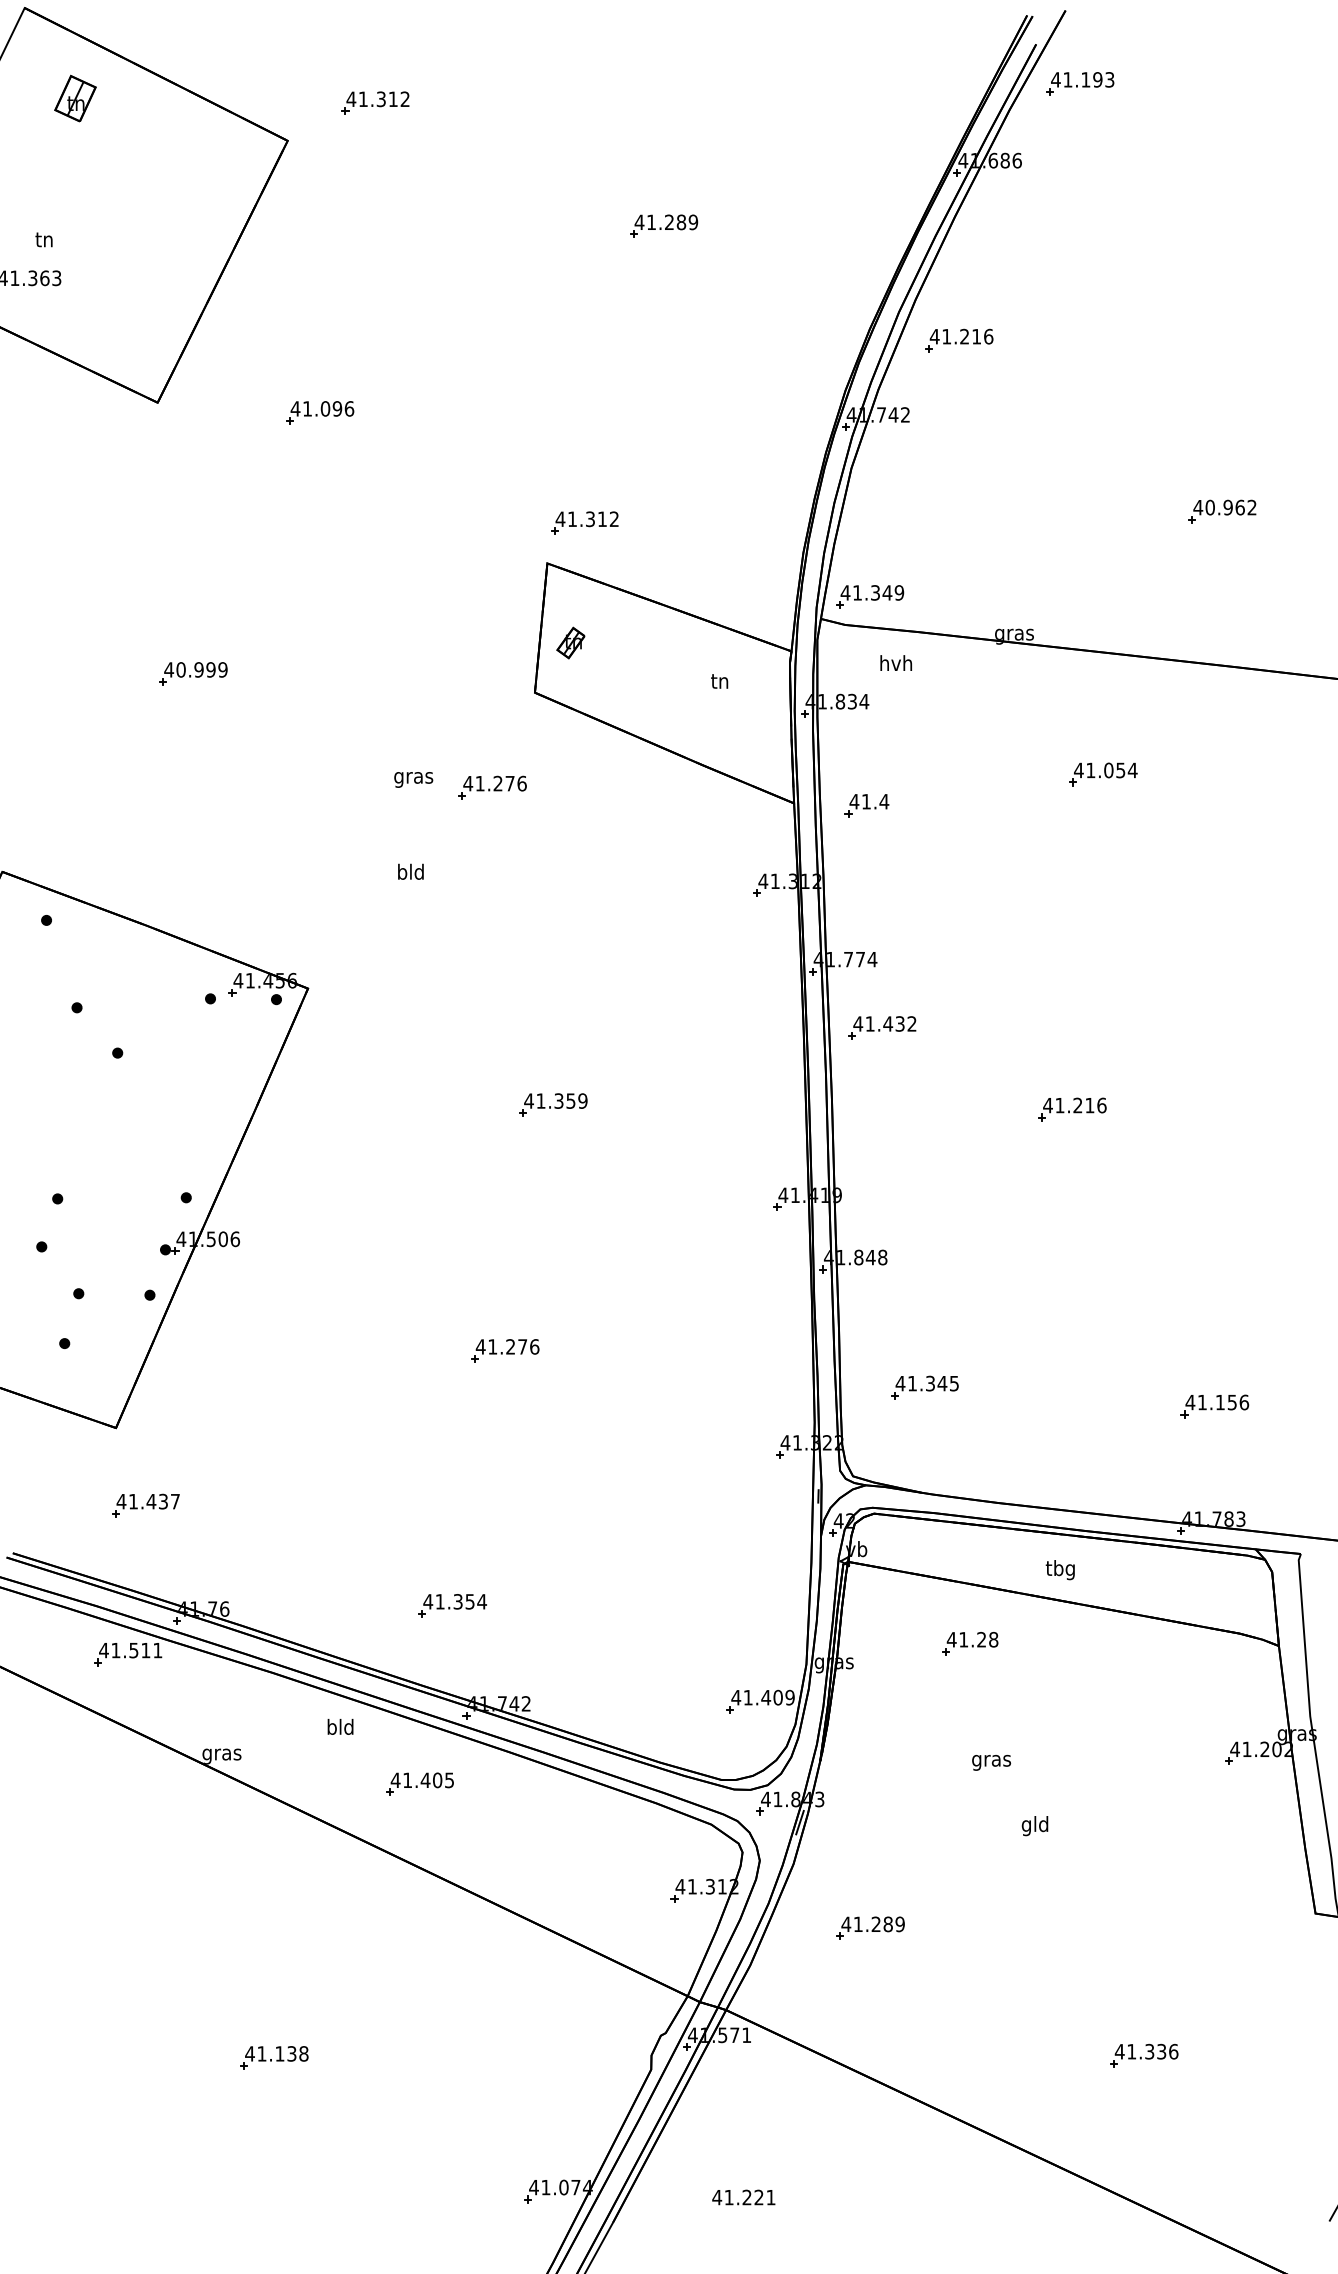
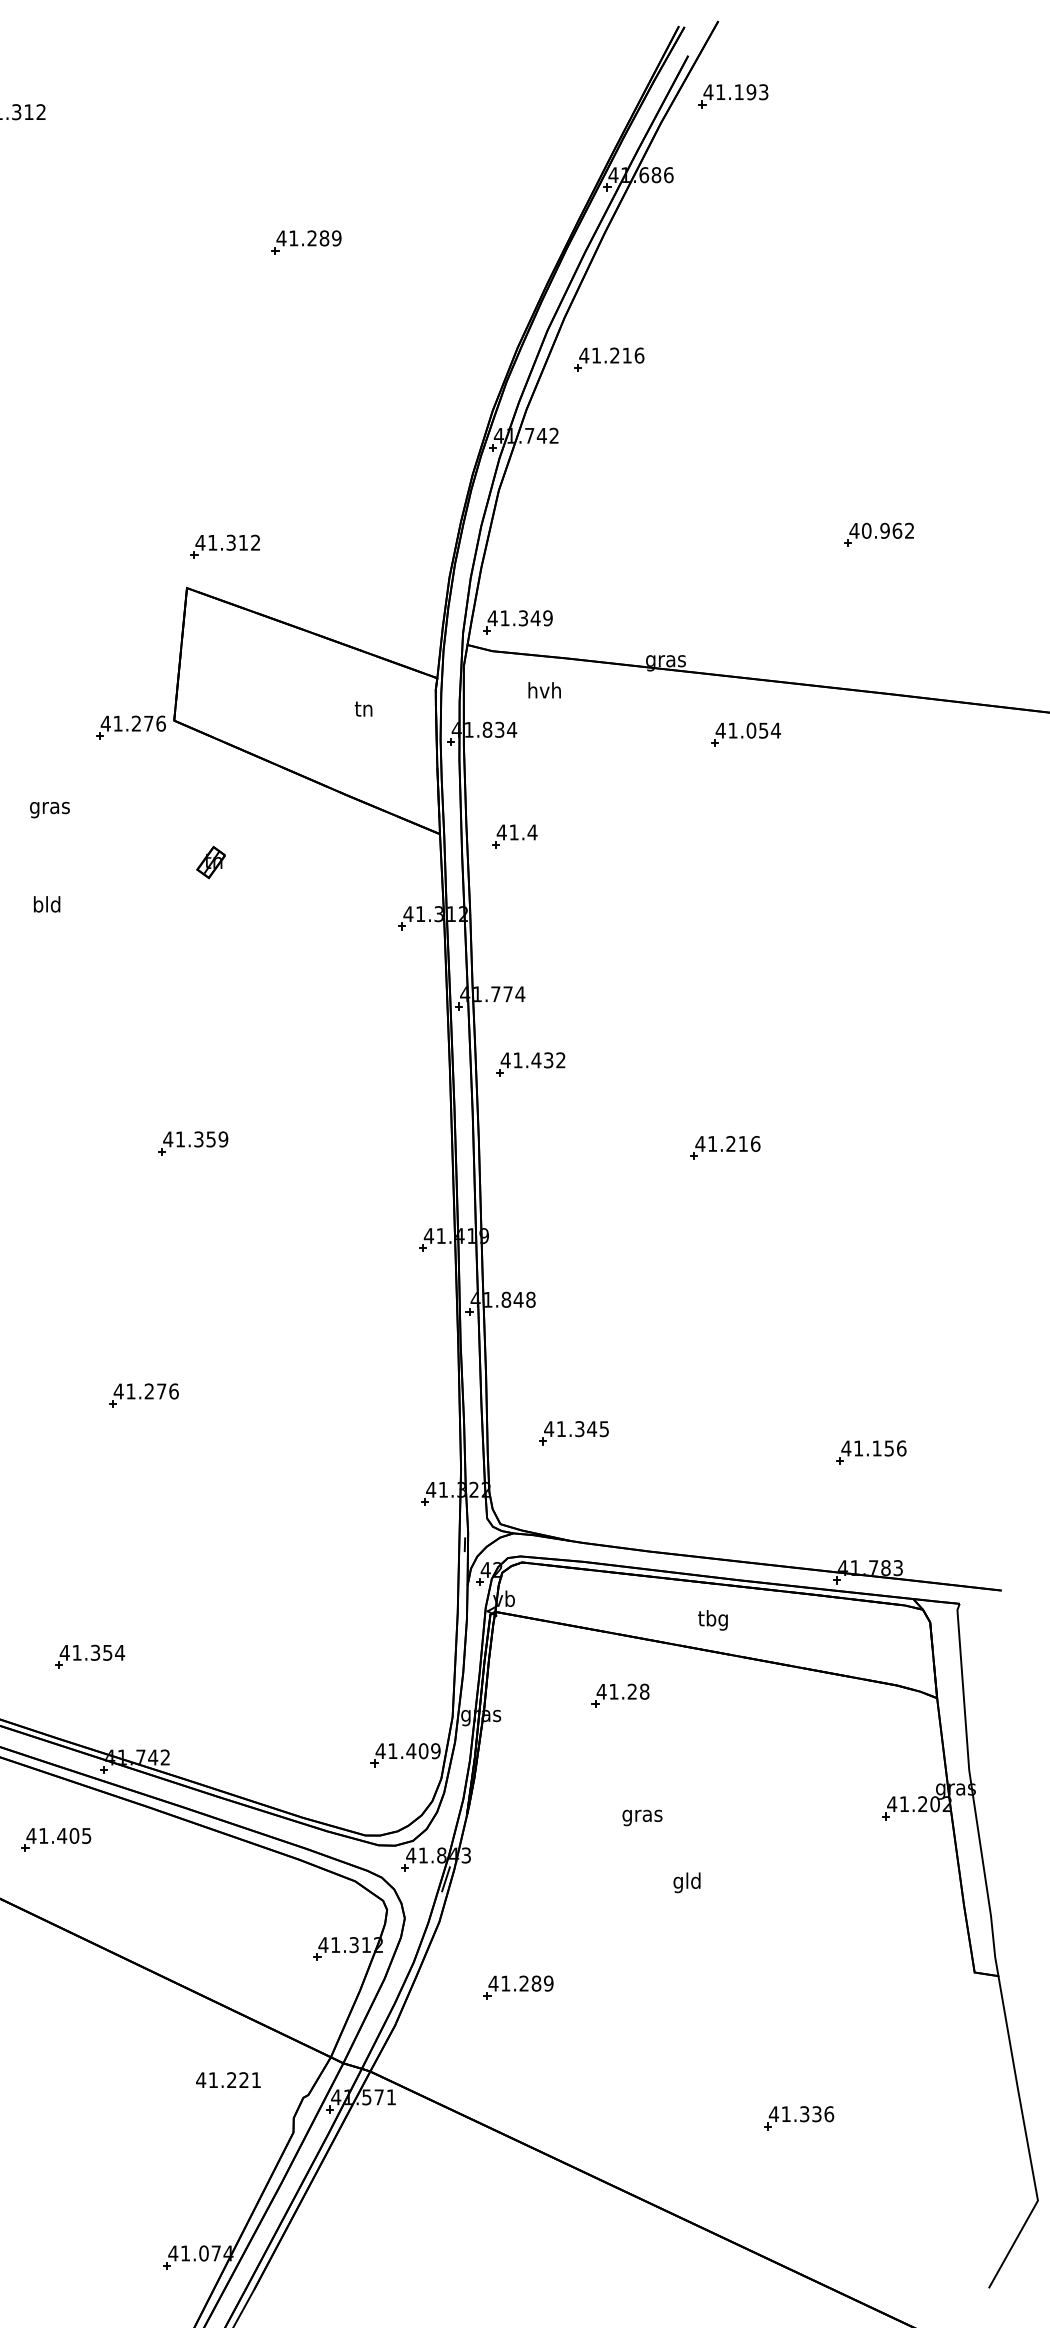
part: (570, 642) -> (210, 861), moved
part: (1103, 774) -> (745, 734), moved
part: (492, 787) -> (130, 727), moved
text: (743, 2197) -> (228, 2080), moved

